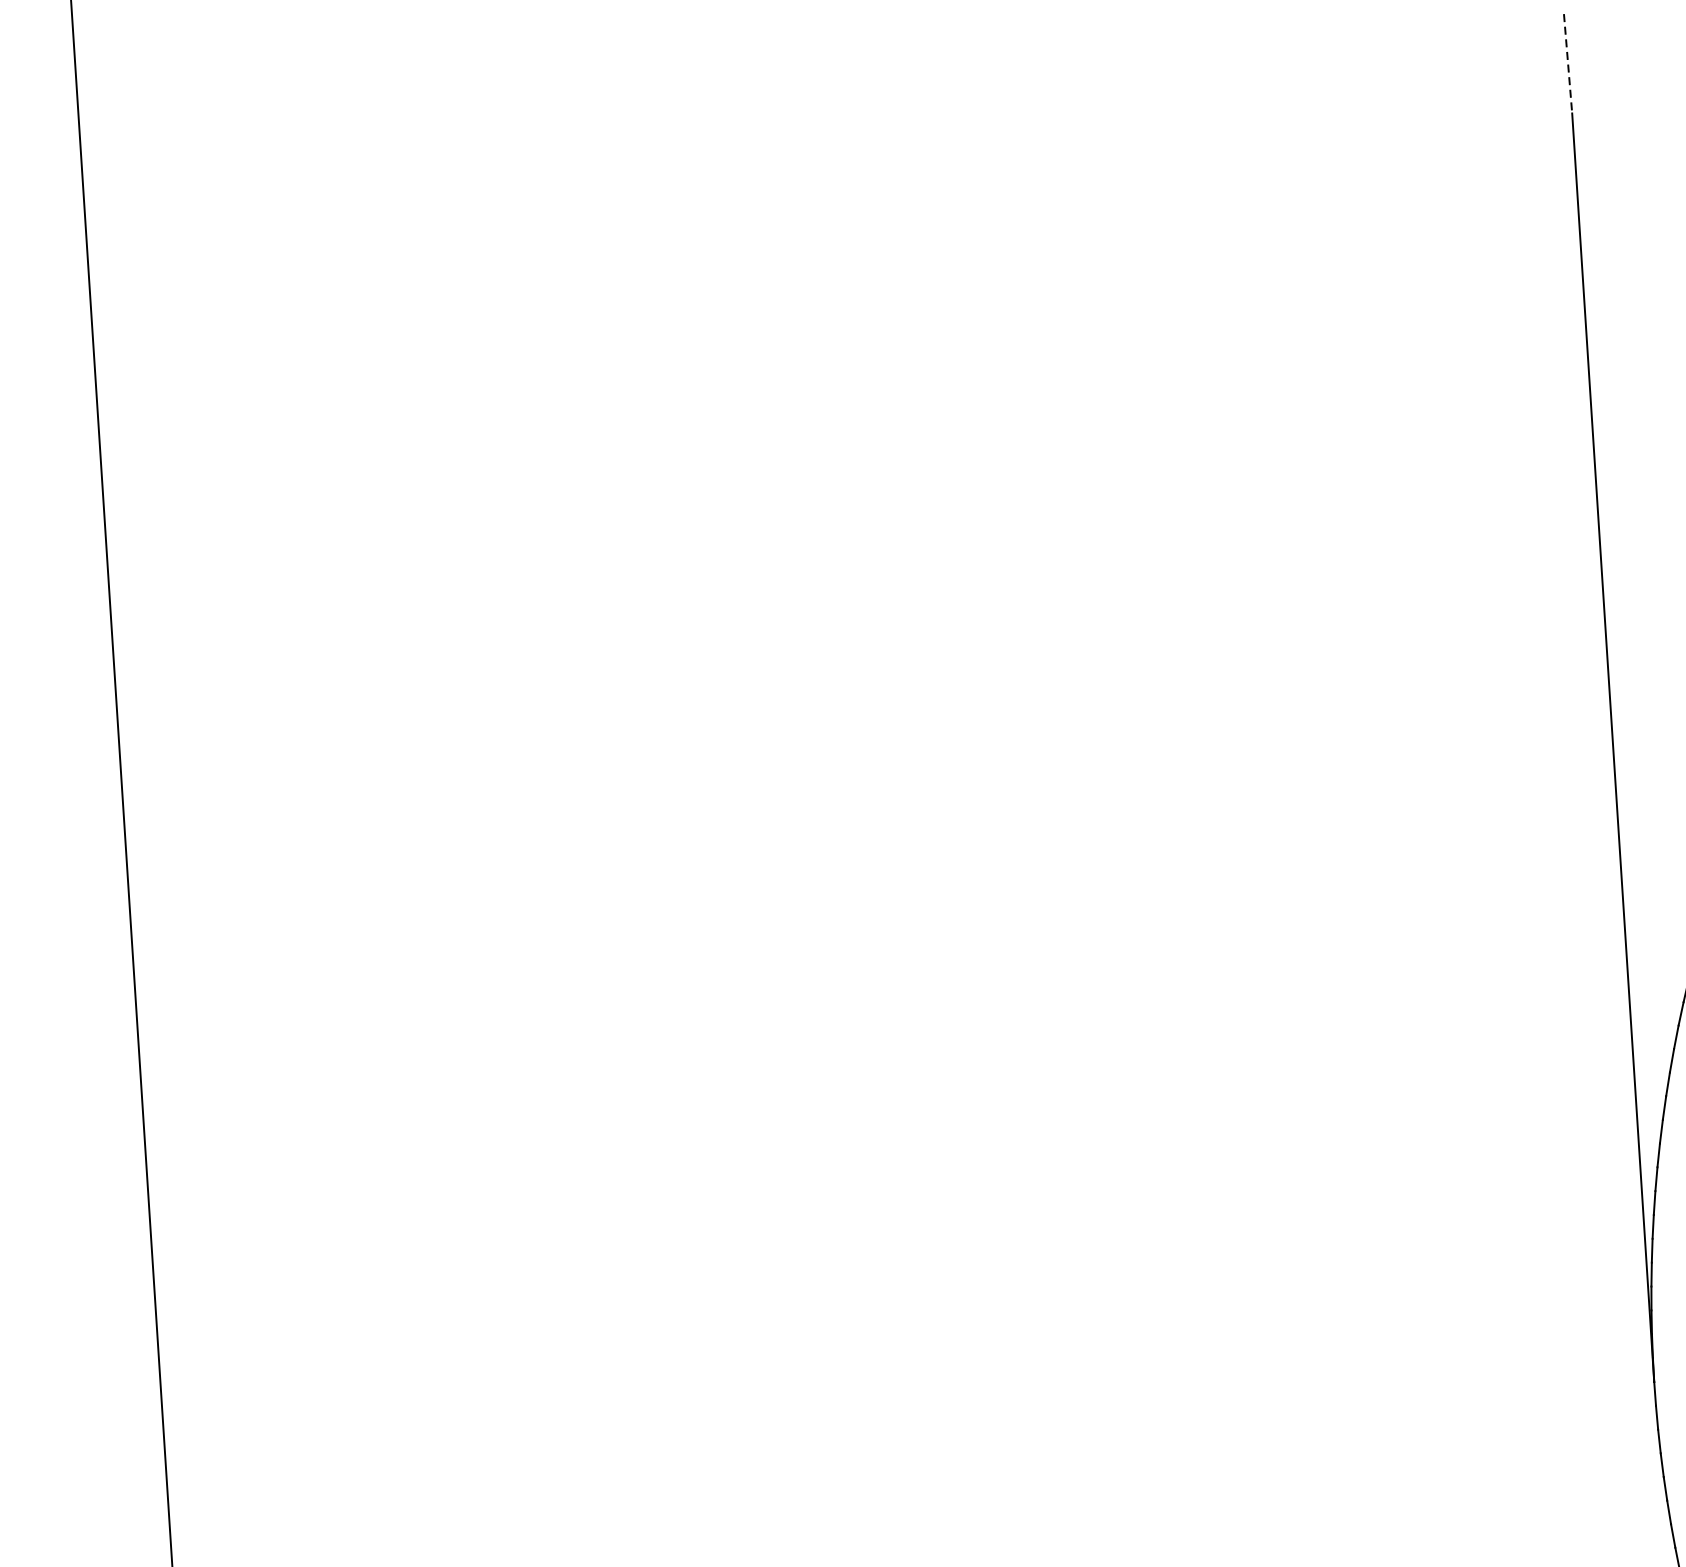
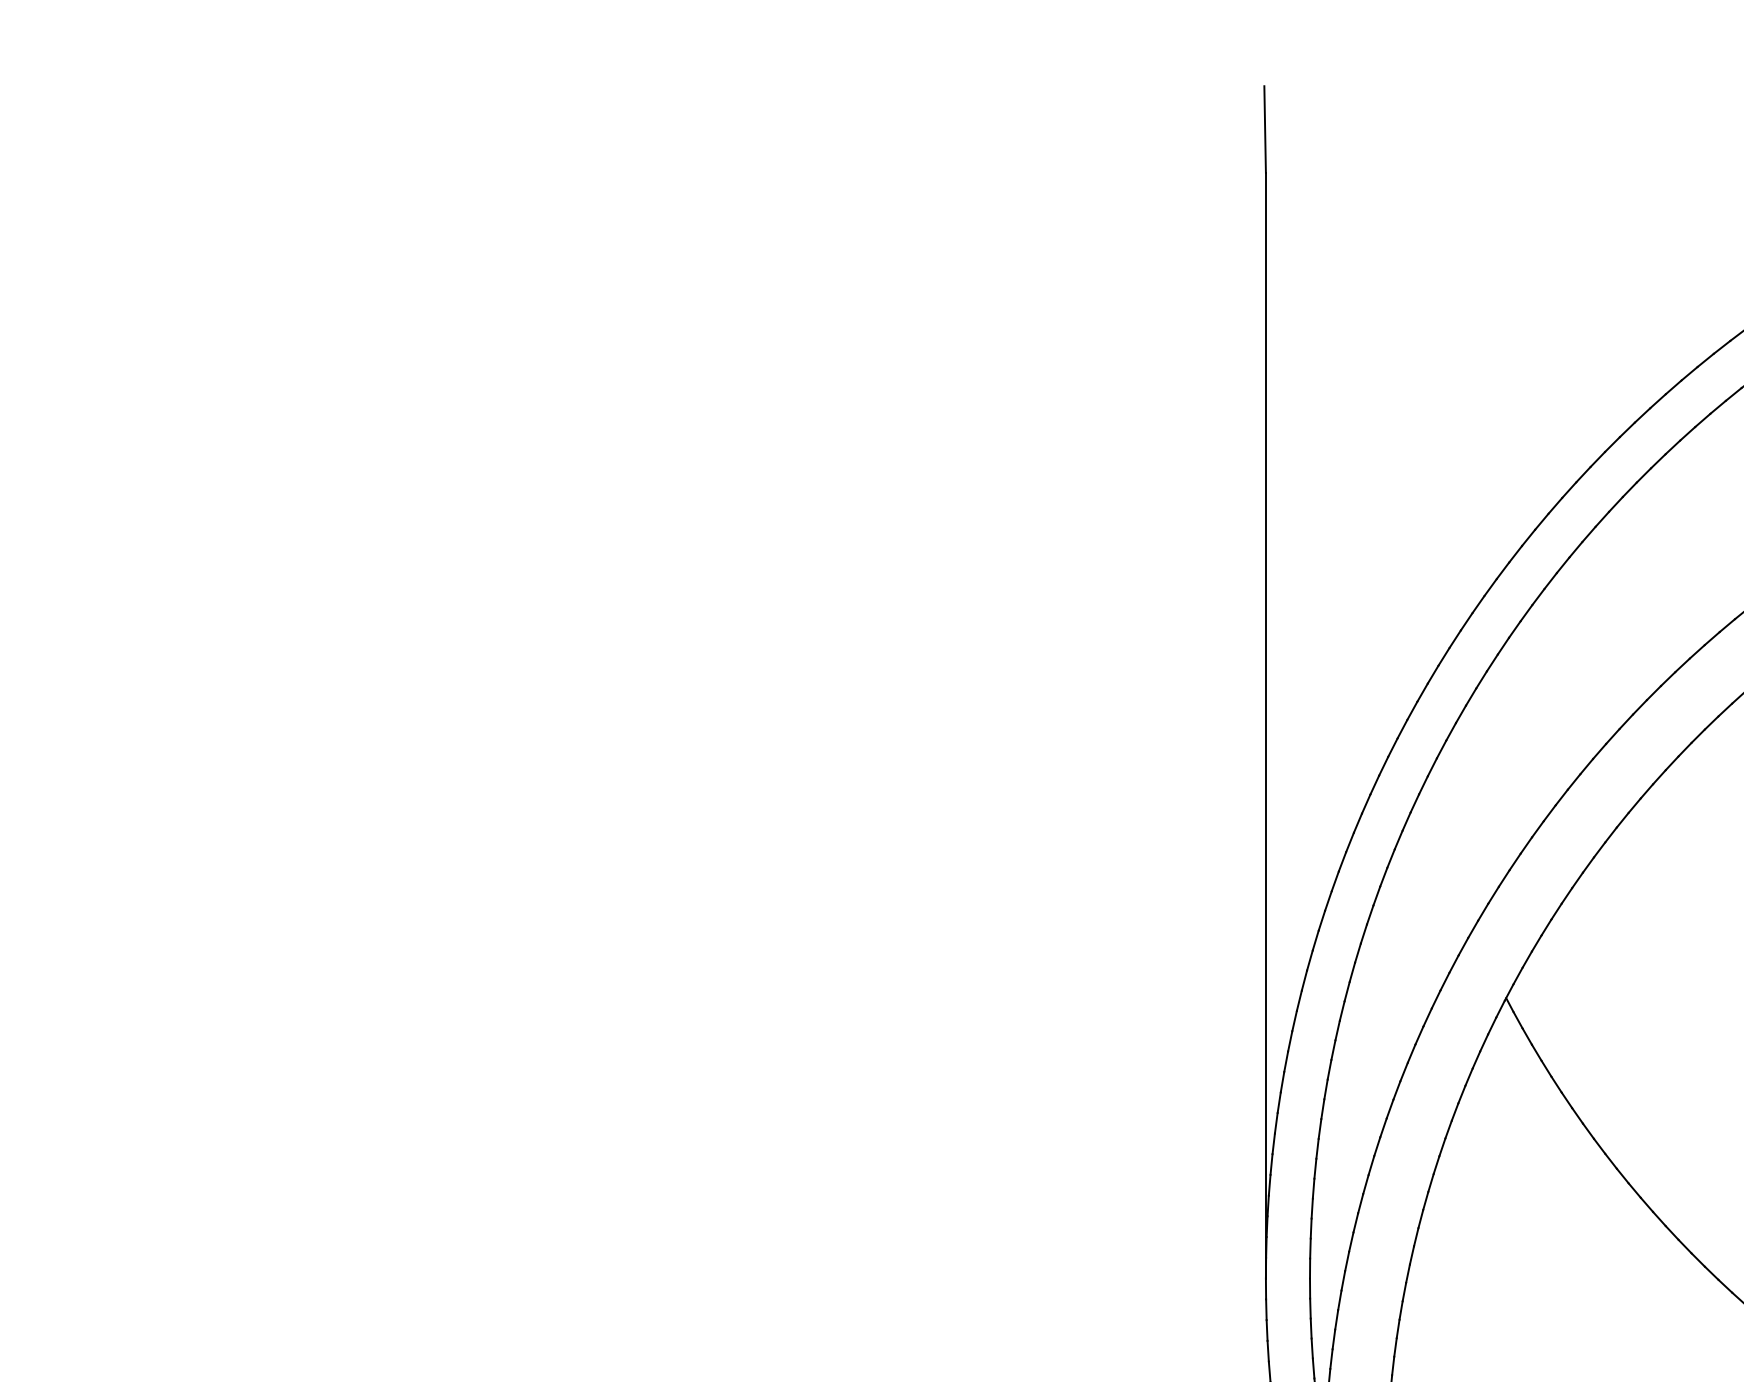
line: (1568, 64) -> (1265, 130), dashed -> solid

